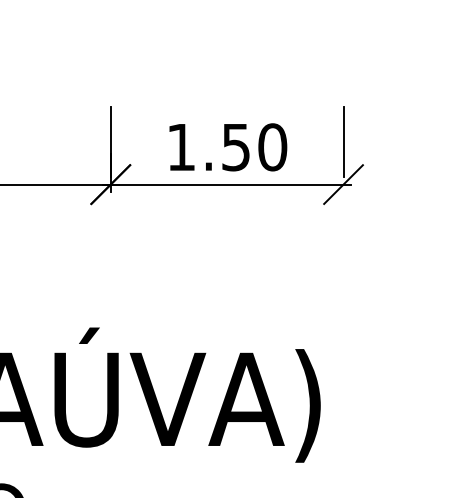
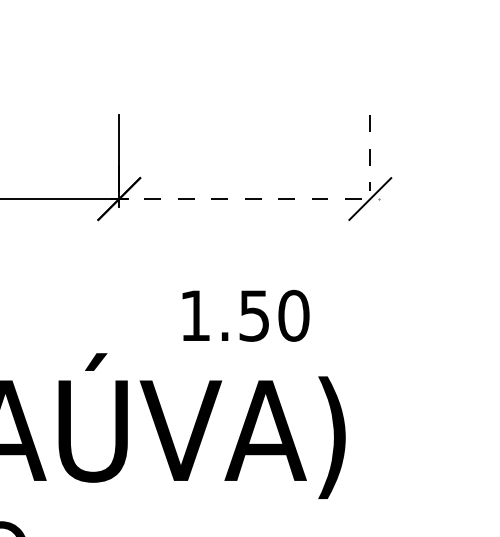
line: (343, 142) -> (370, 153), solid -> dashed
text: (227, 147) -> (245, 315), moved
line: (226, 185) -> (244, 199), solid -> dashed

